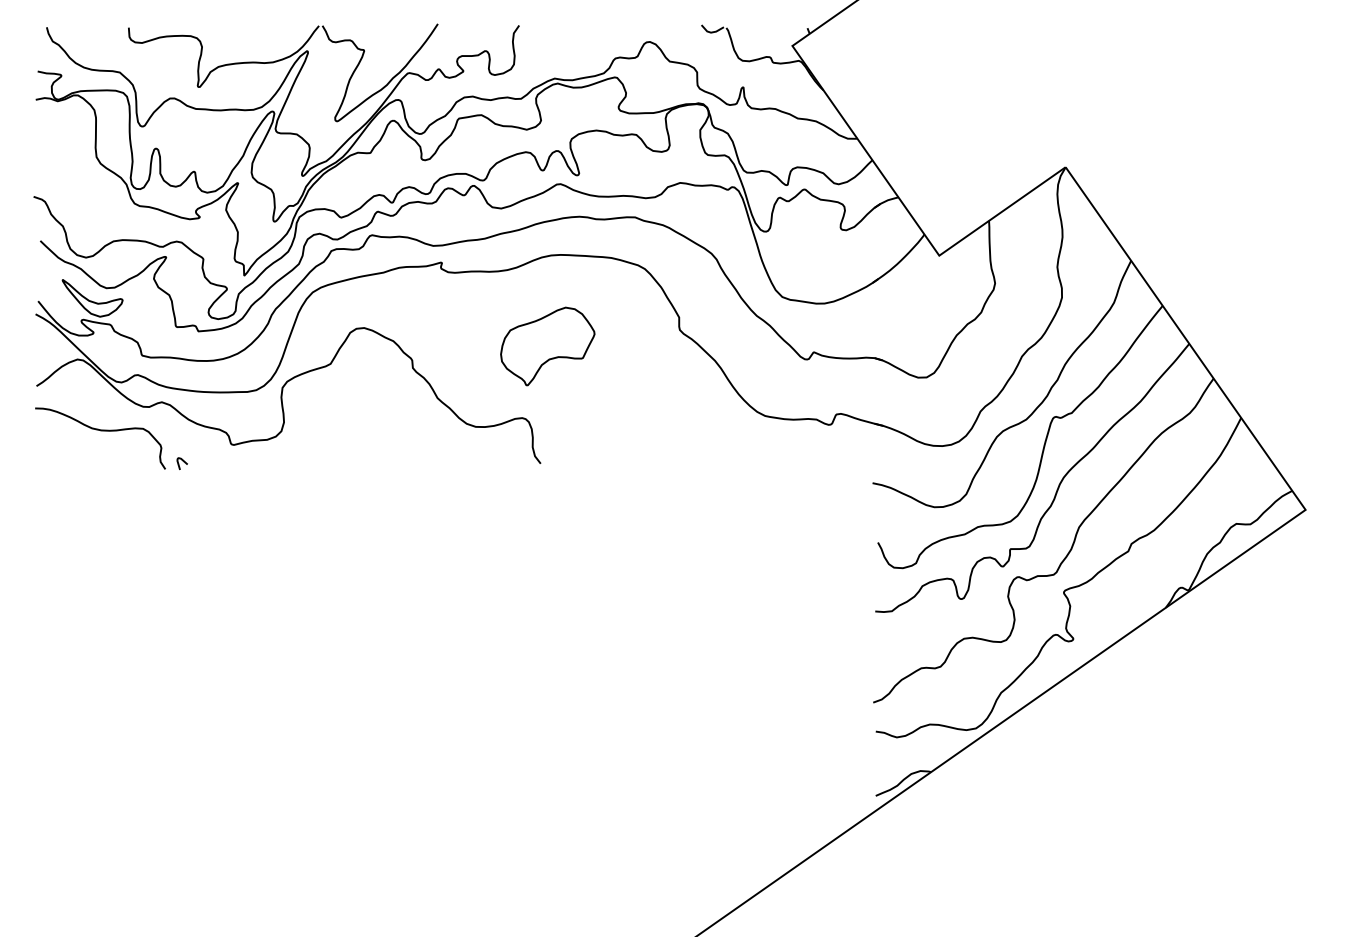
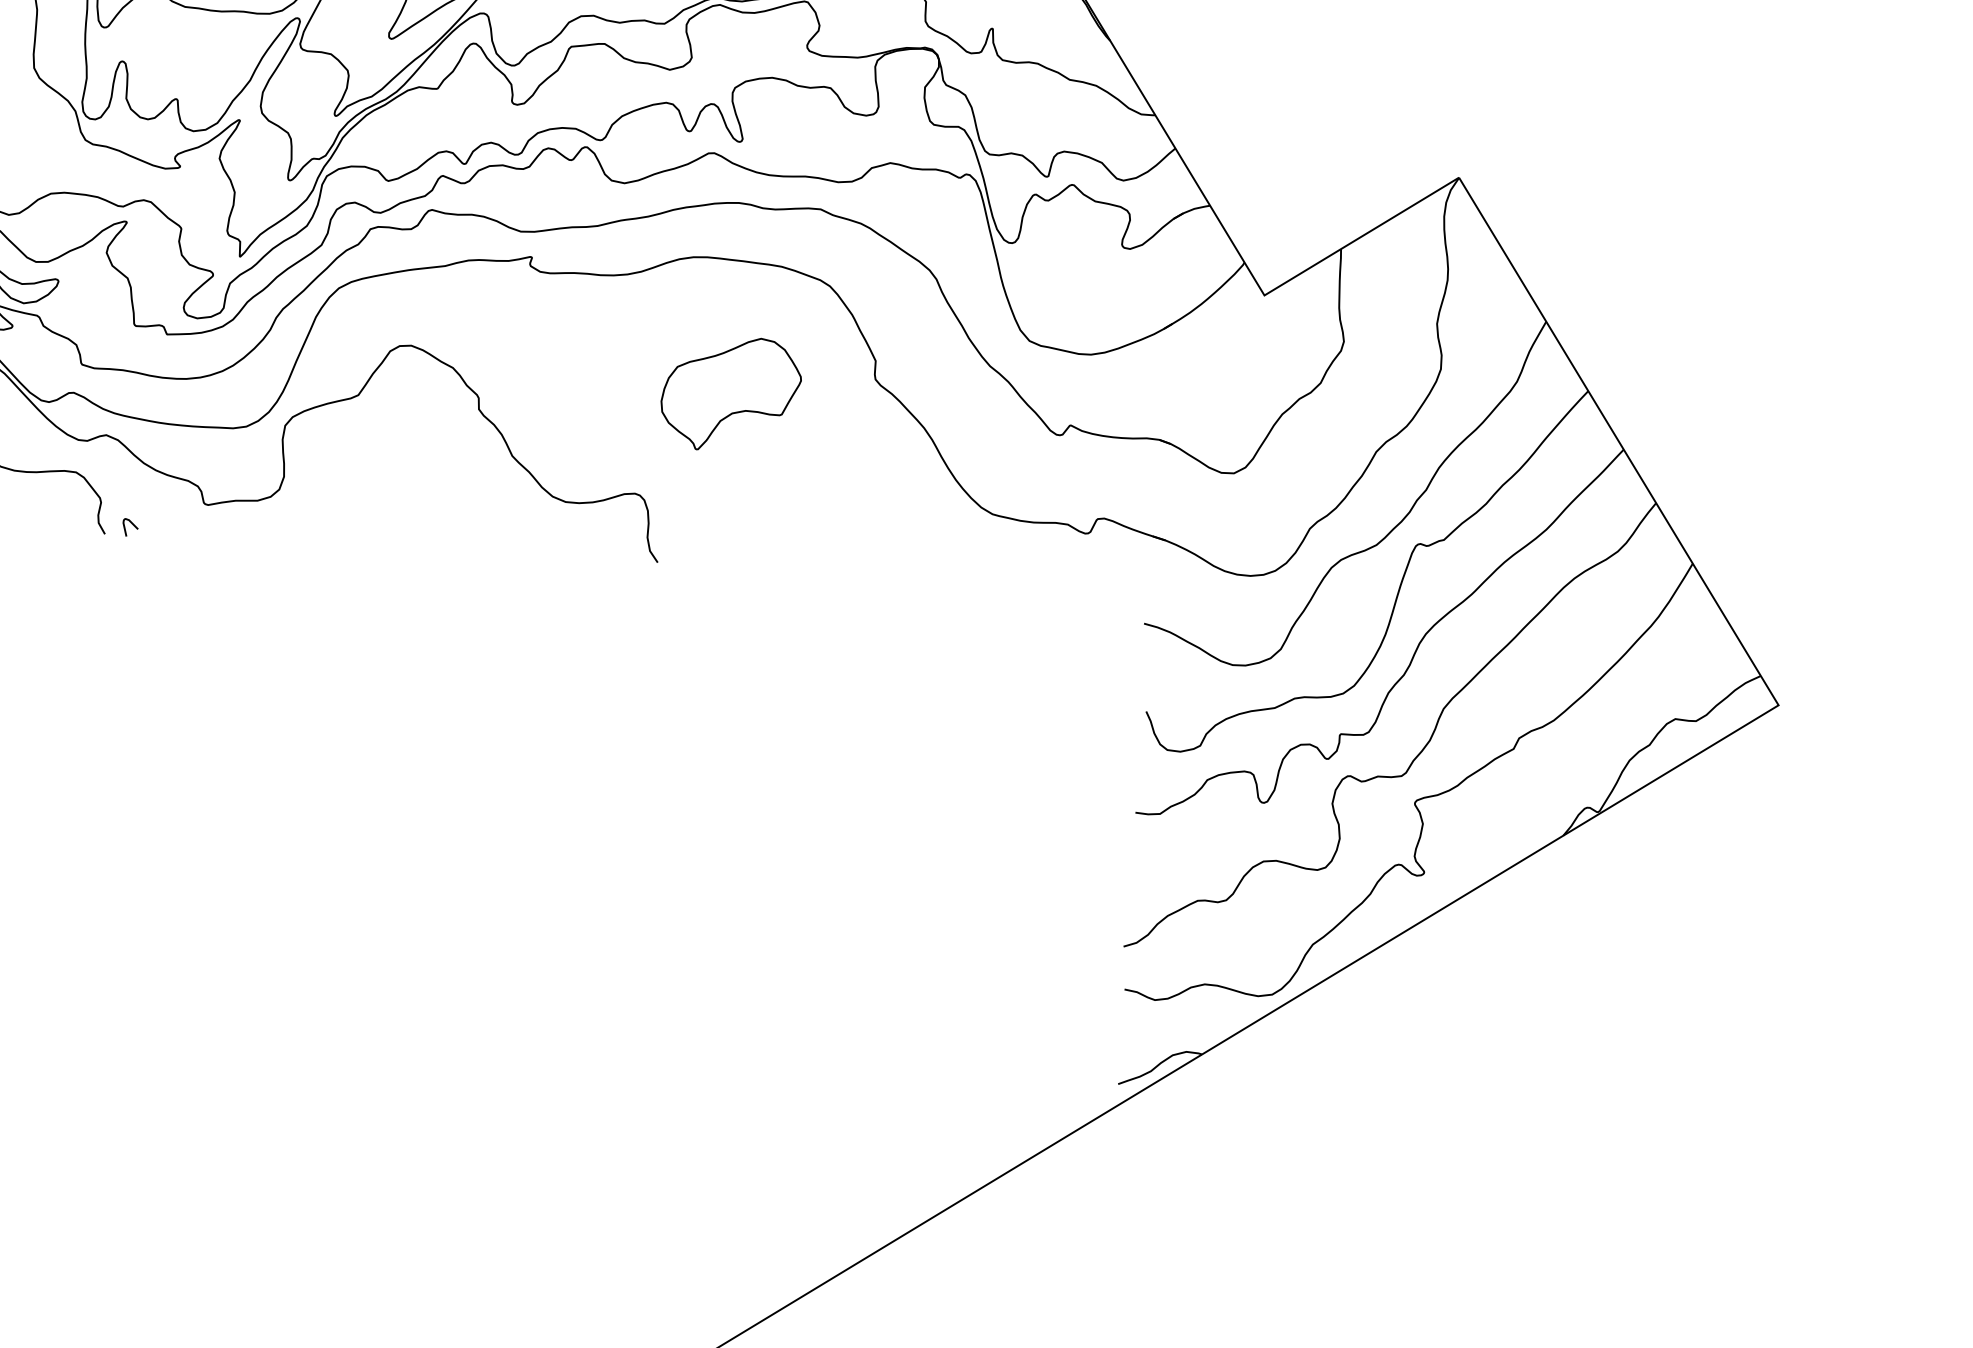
part: (547, 346) -> (730, 394), moved

